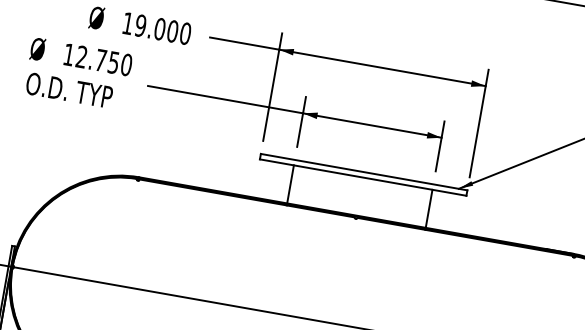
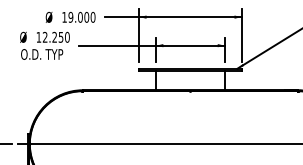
text: (100, 58) -> (54, 36), 12.750 -> 12.250

